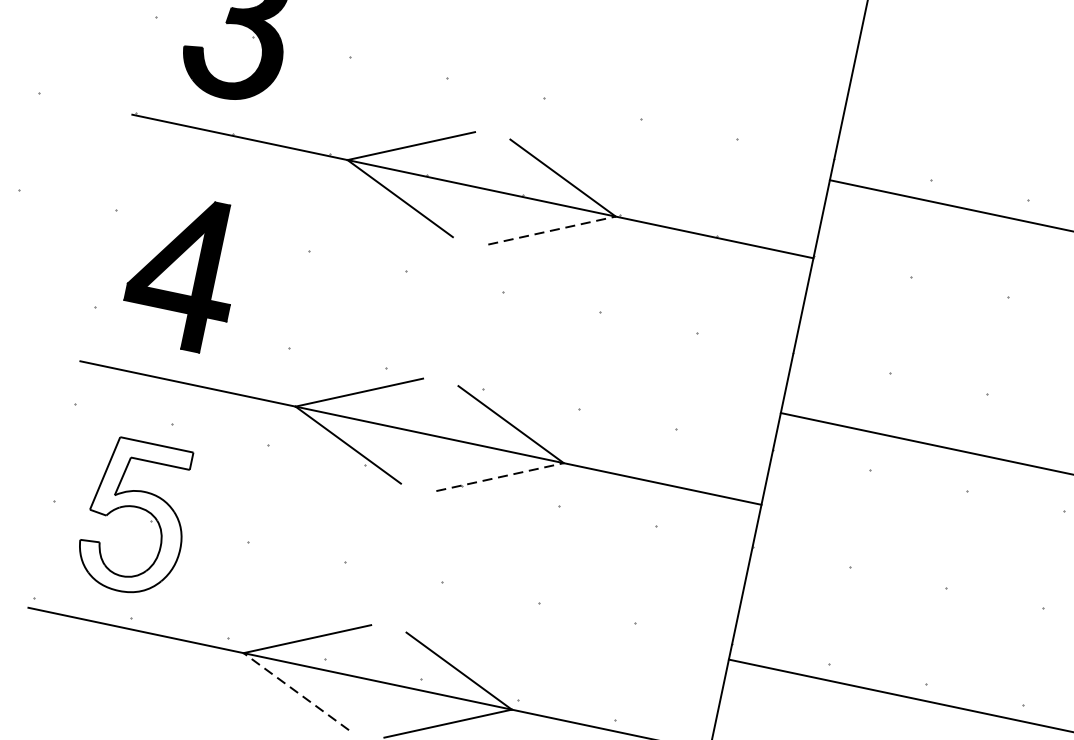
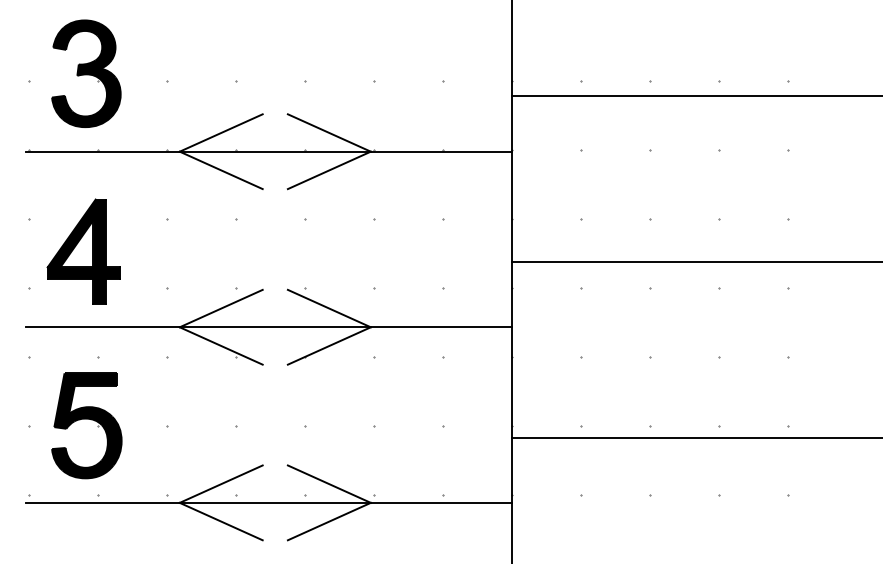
line: (552, 230) -> (329, 170), dashed -> solid
line: (500, 476) -> (329, 345), dashed -> solid
fill: (135, 516) -> (86, 425), added
line: (295, 691) -> (220, 521), dashed -> solid

